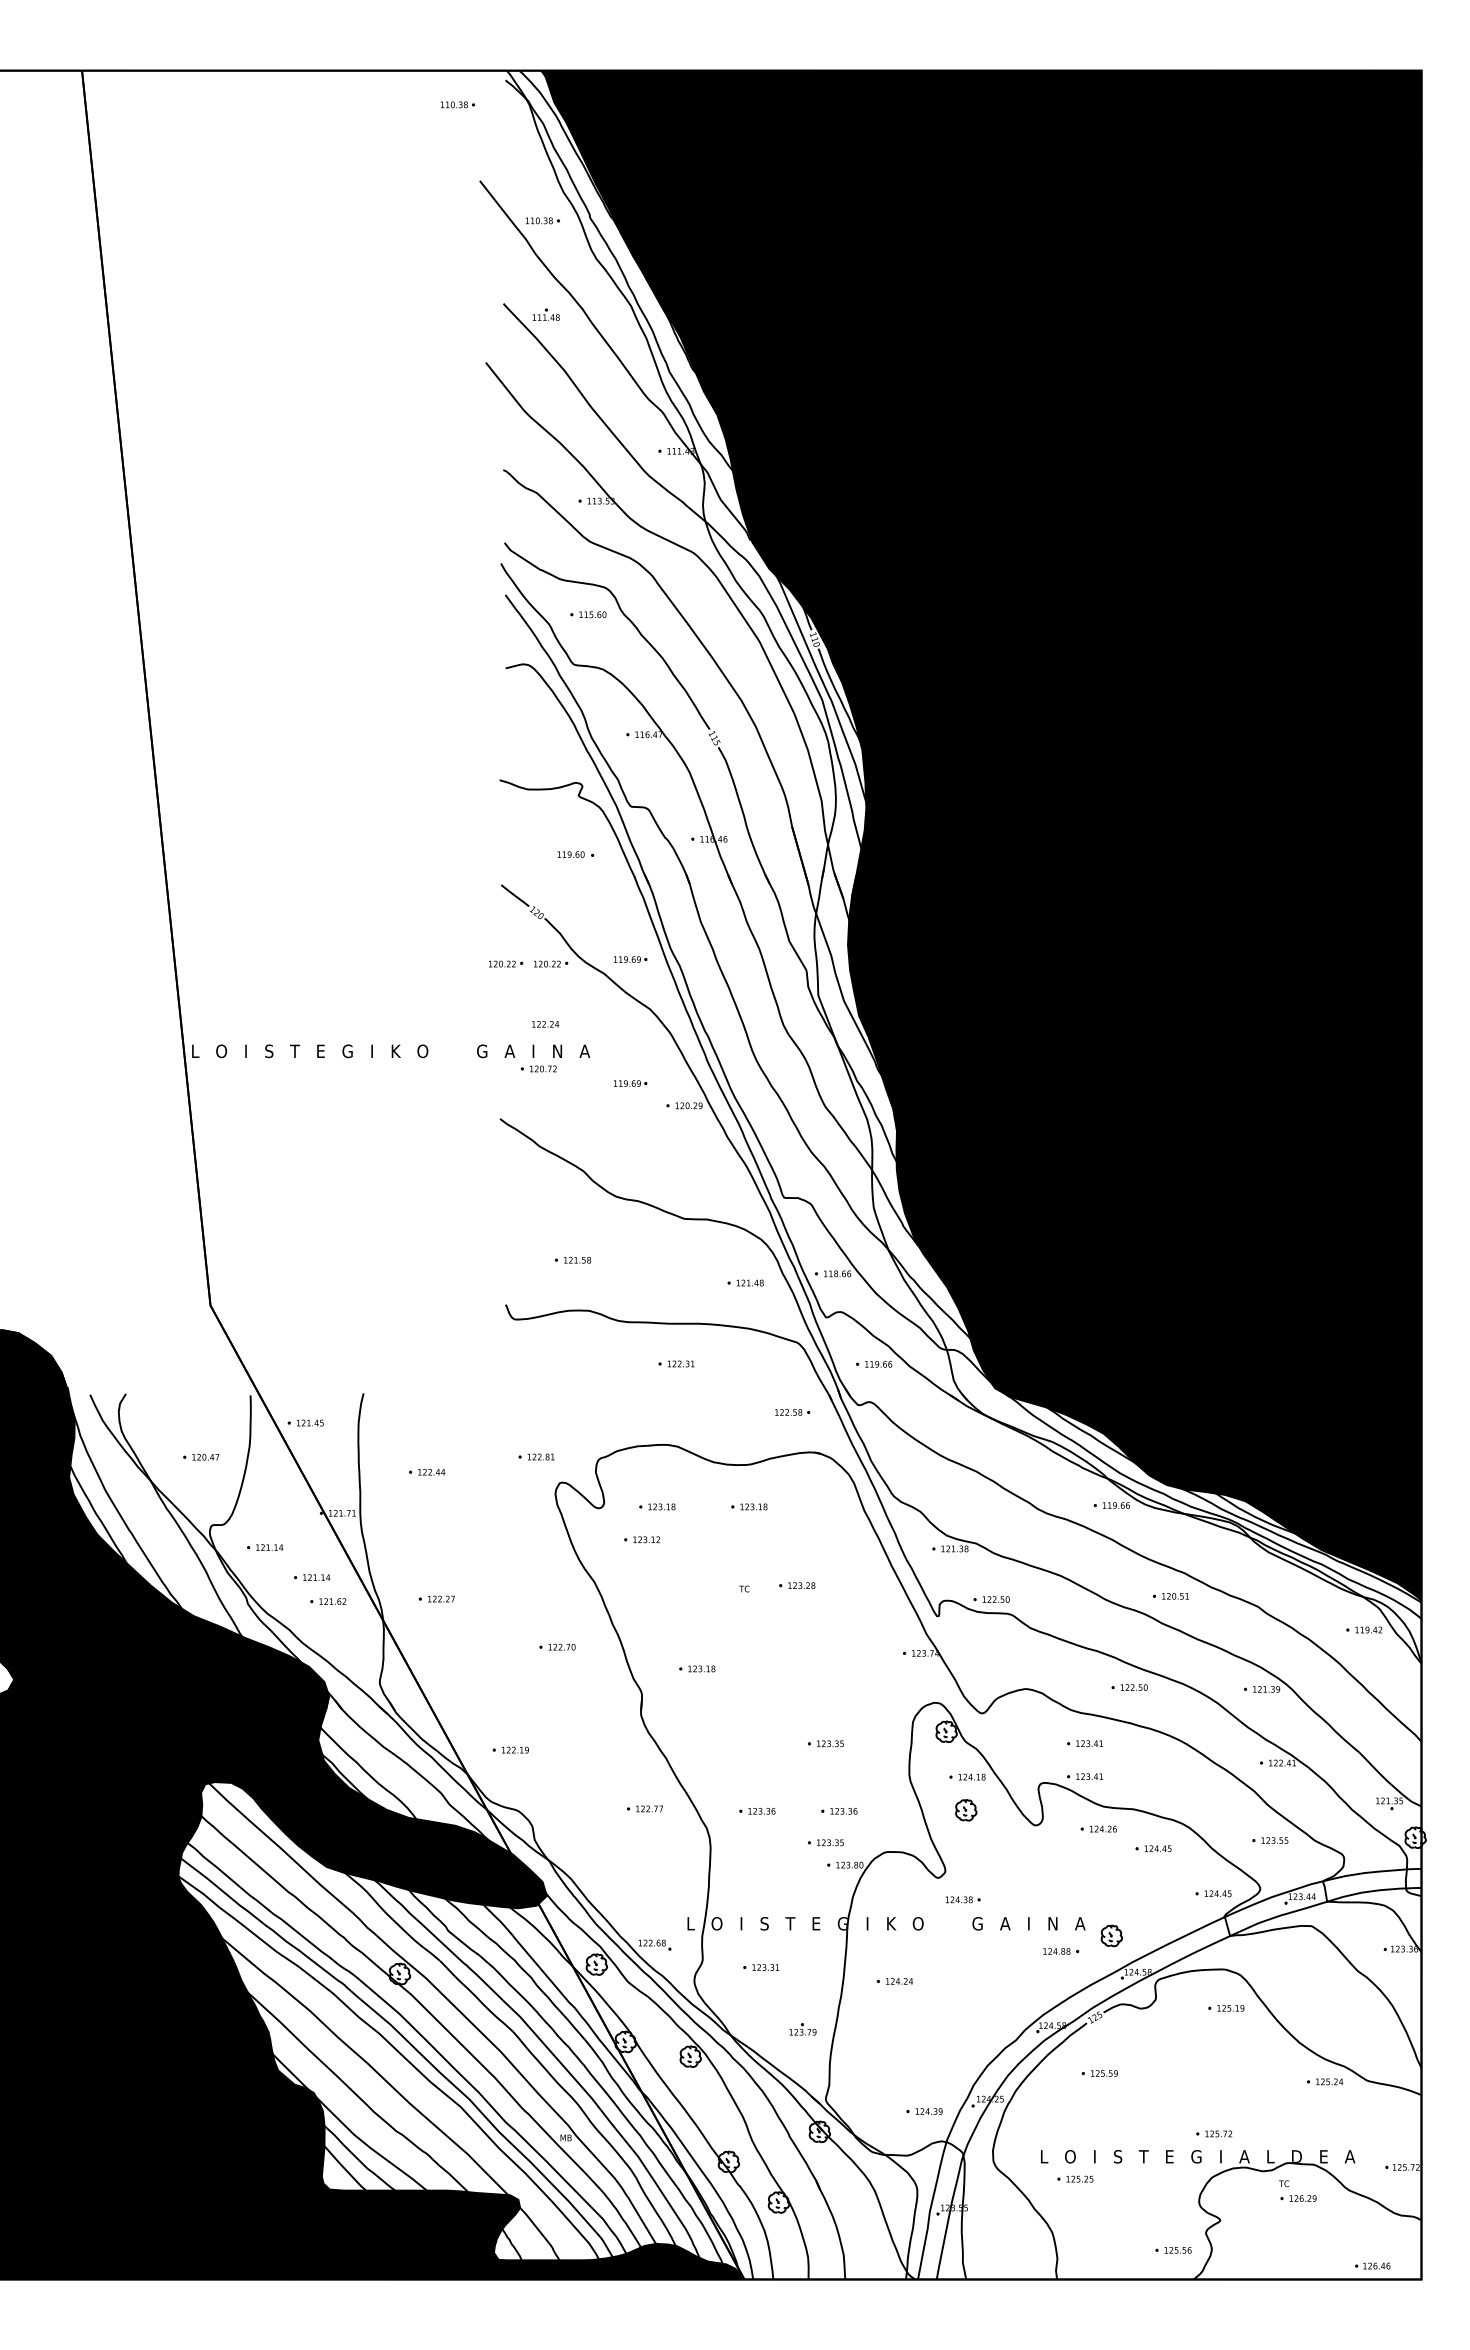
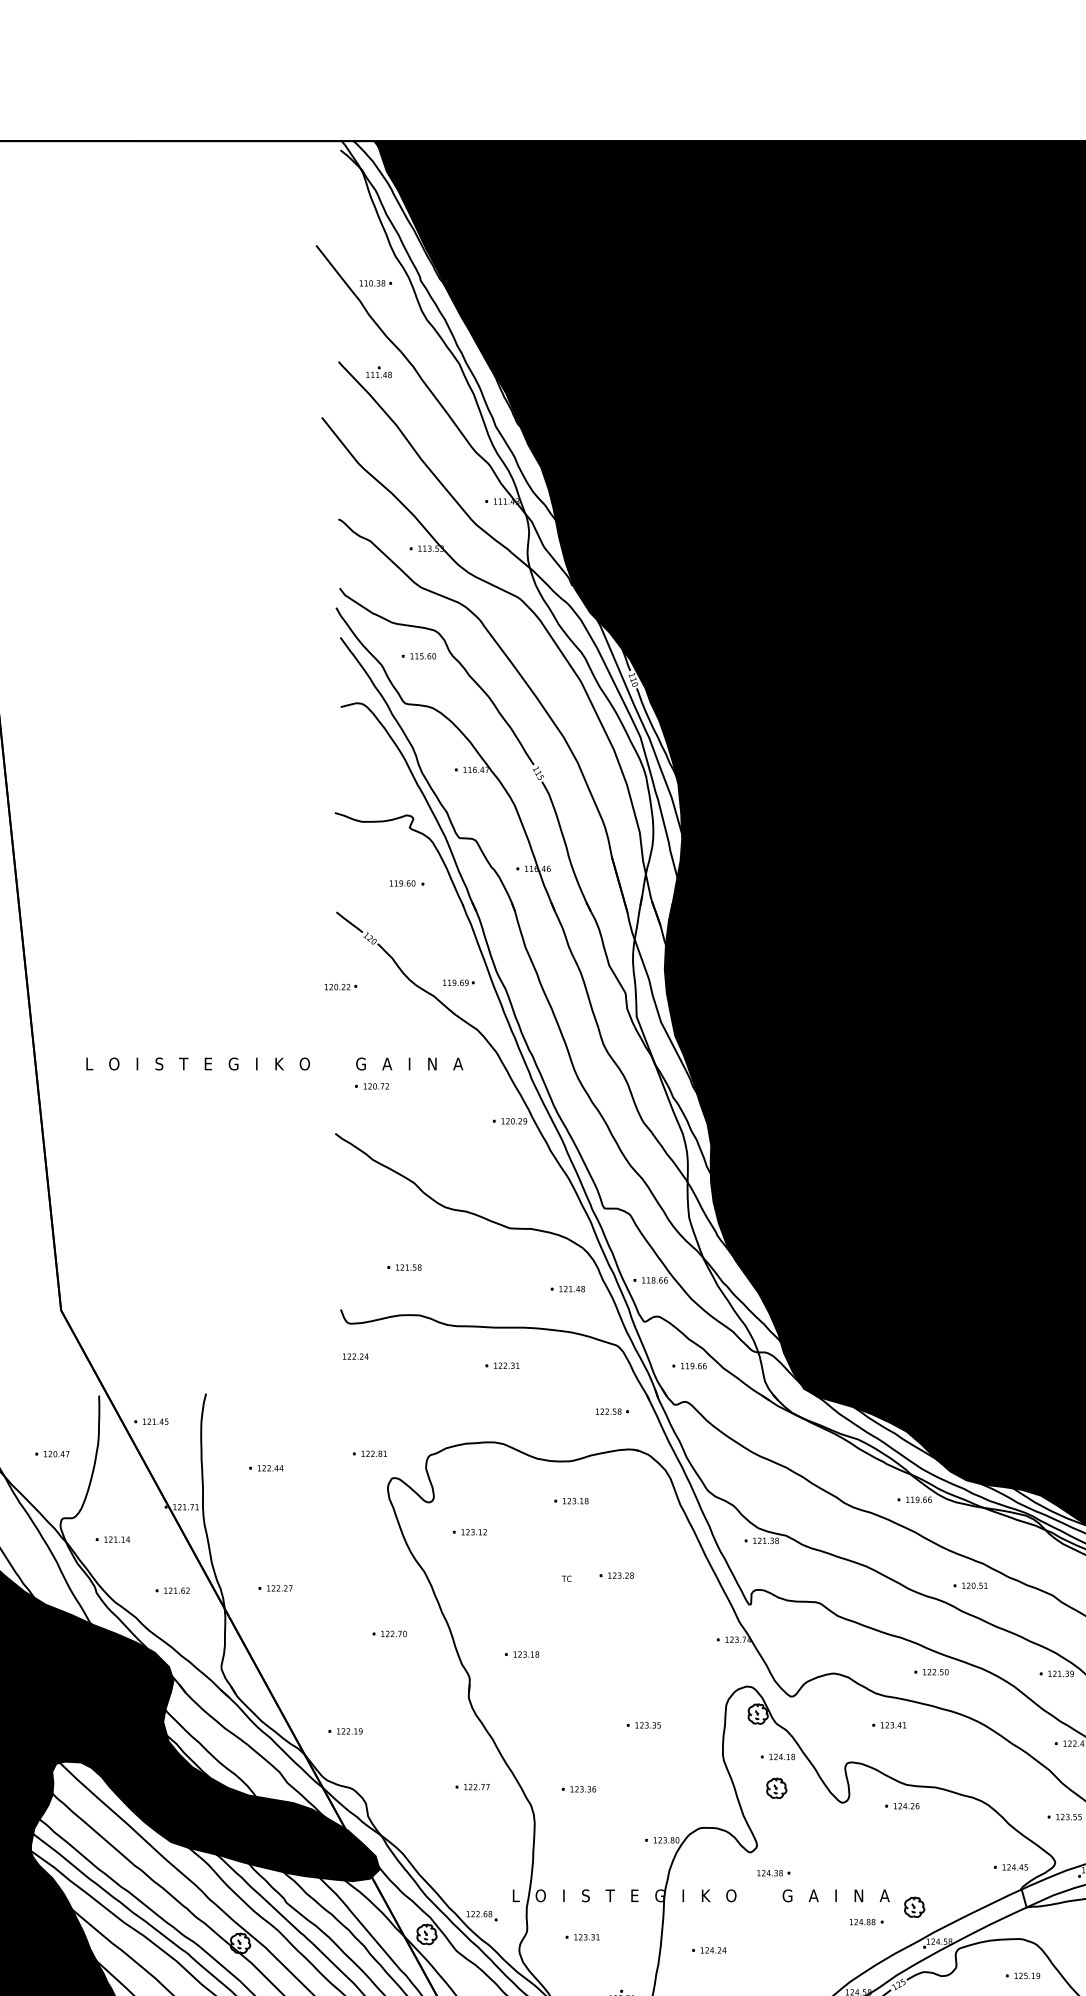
part: (457, 104) -> (295, 173), removed
part: (551, 963) -> (384, 986), removed
text: (545, 1024) -> (355, 1356), moved
text: (391, 1051) -> (275, 1064), moved
part: (630, 1083) -> (458, 1100), removed
part: (657, 1506) -> (484, 1500), removed
part: (312, 1577) -> (157, 1567), removed
part: (991, 1599) -> (800, 1588), removed
part: (1084, 1776) -> (888, 1756), removed
part: (839, 1811) -> (656, 1789), removed
part: (825, 1842) -> (643, 1818), removed
part: (1153, 1848) -> (954, 1824), removed

